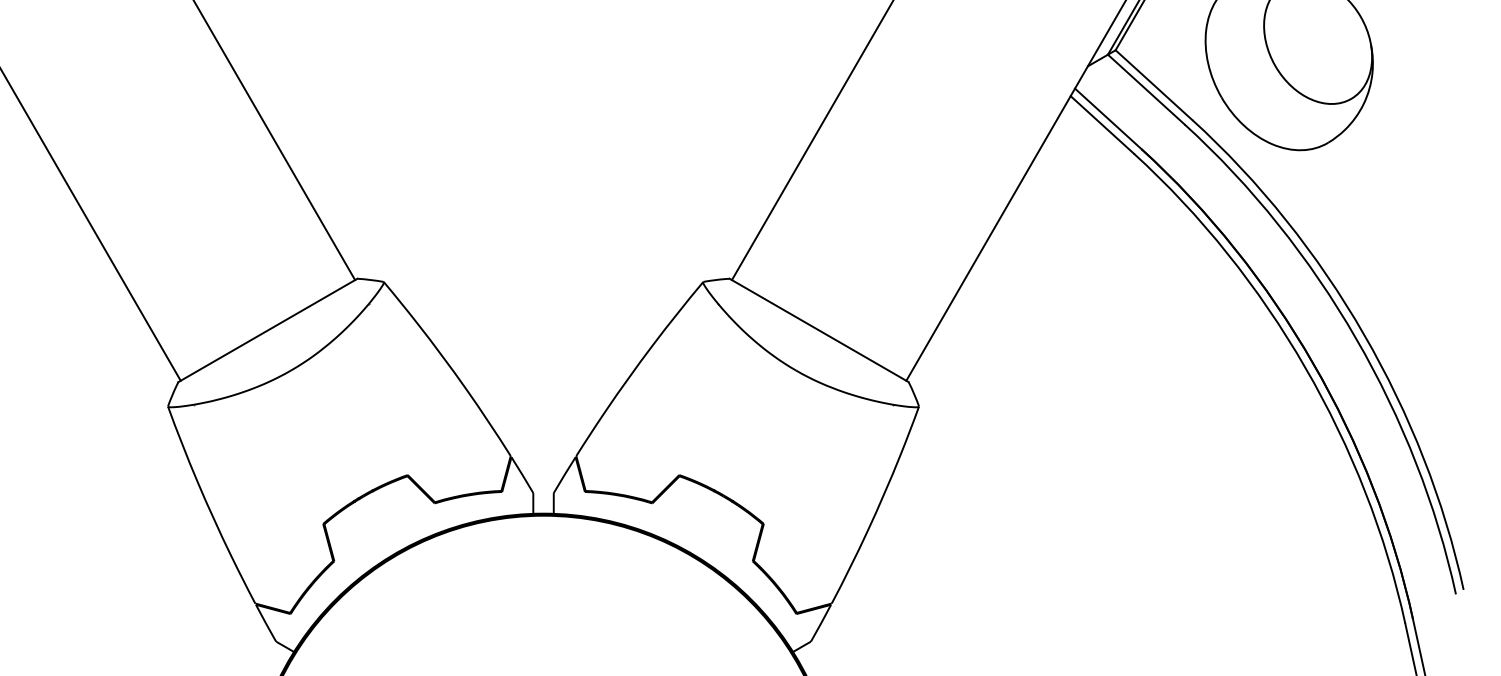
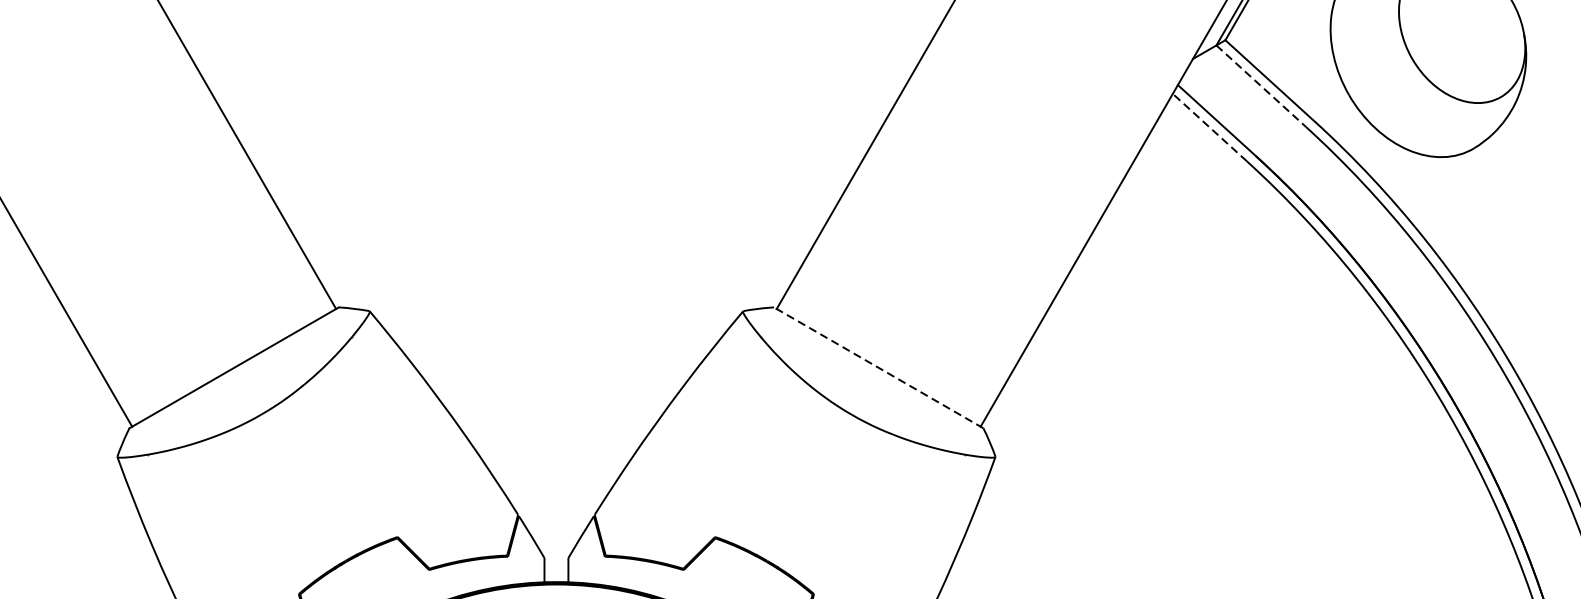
line: (1146, 89) -> (1261, 86), solid -> dashed
line: (1102, 124) -> (1210, 127), solid -> dashed
line: (818, 330) -> (877, 367), solid -> dashed

